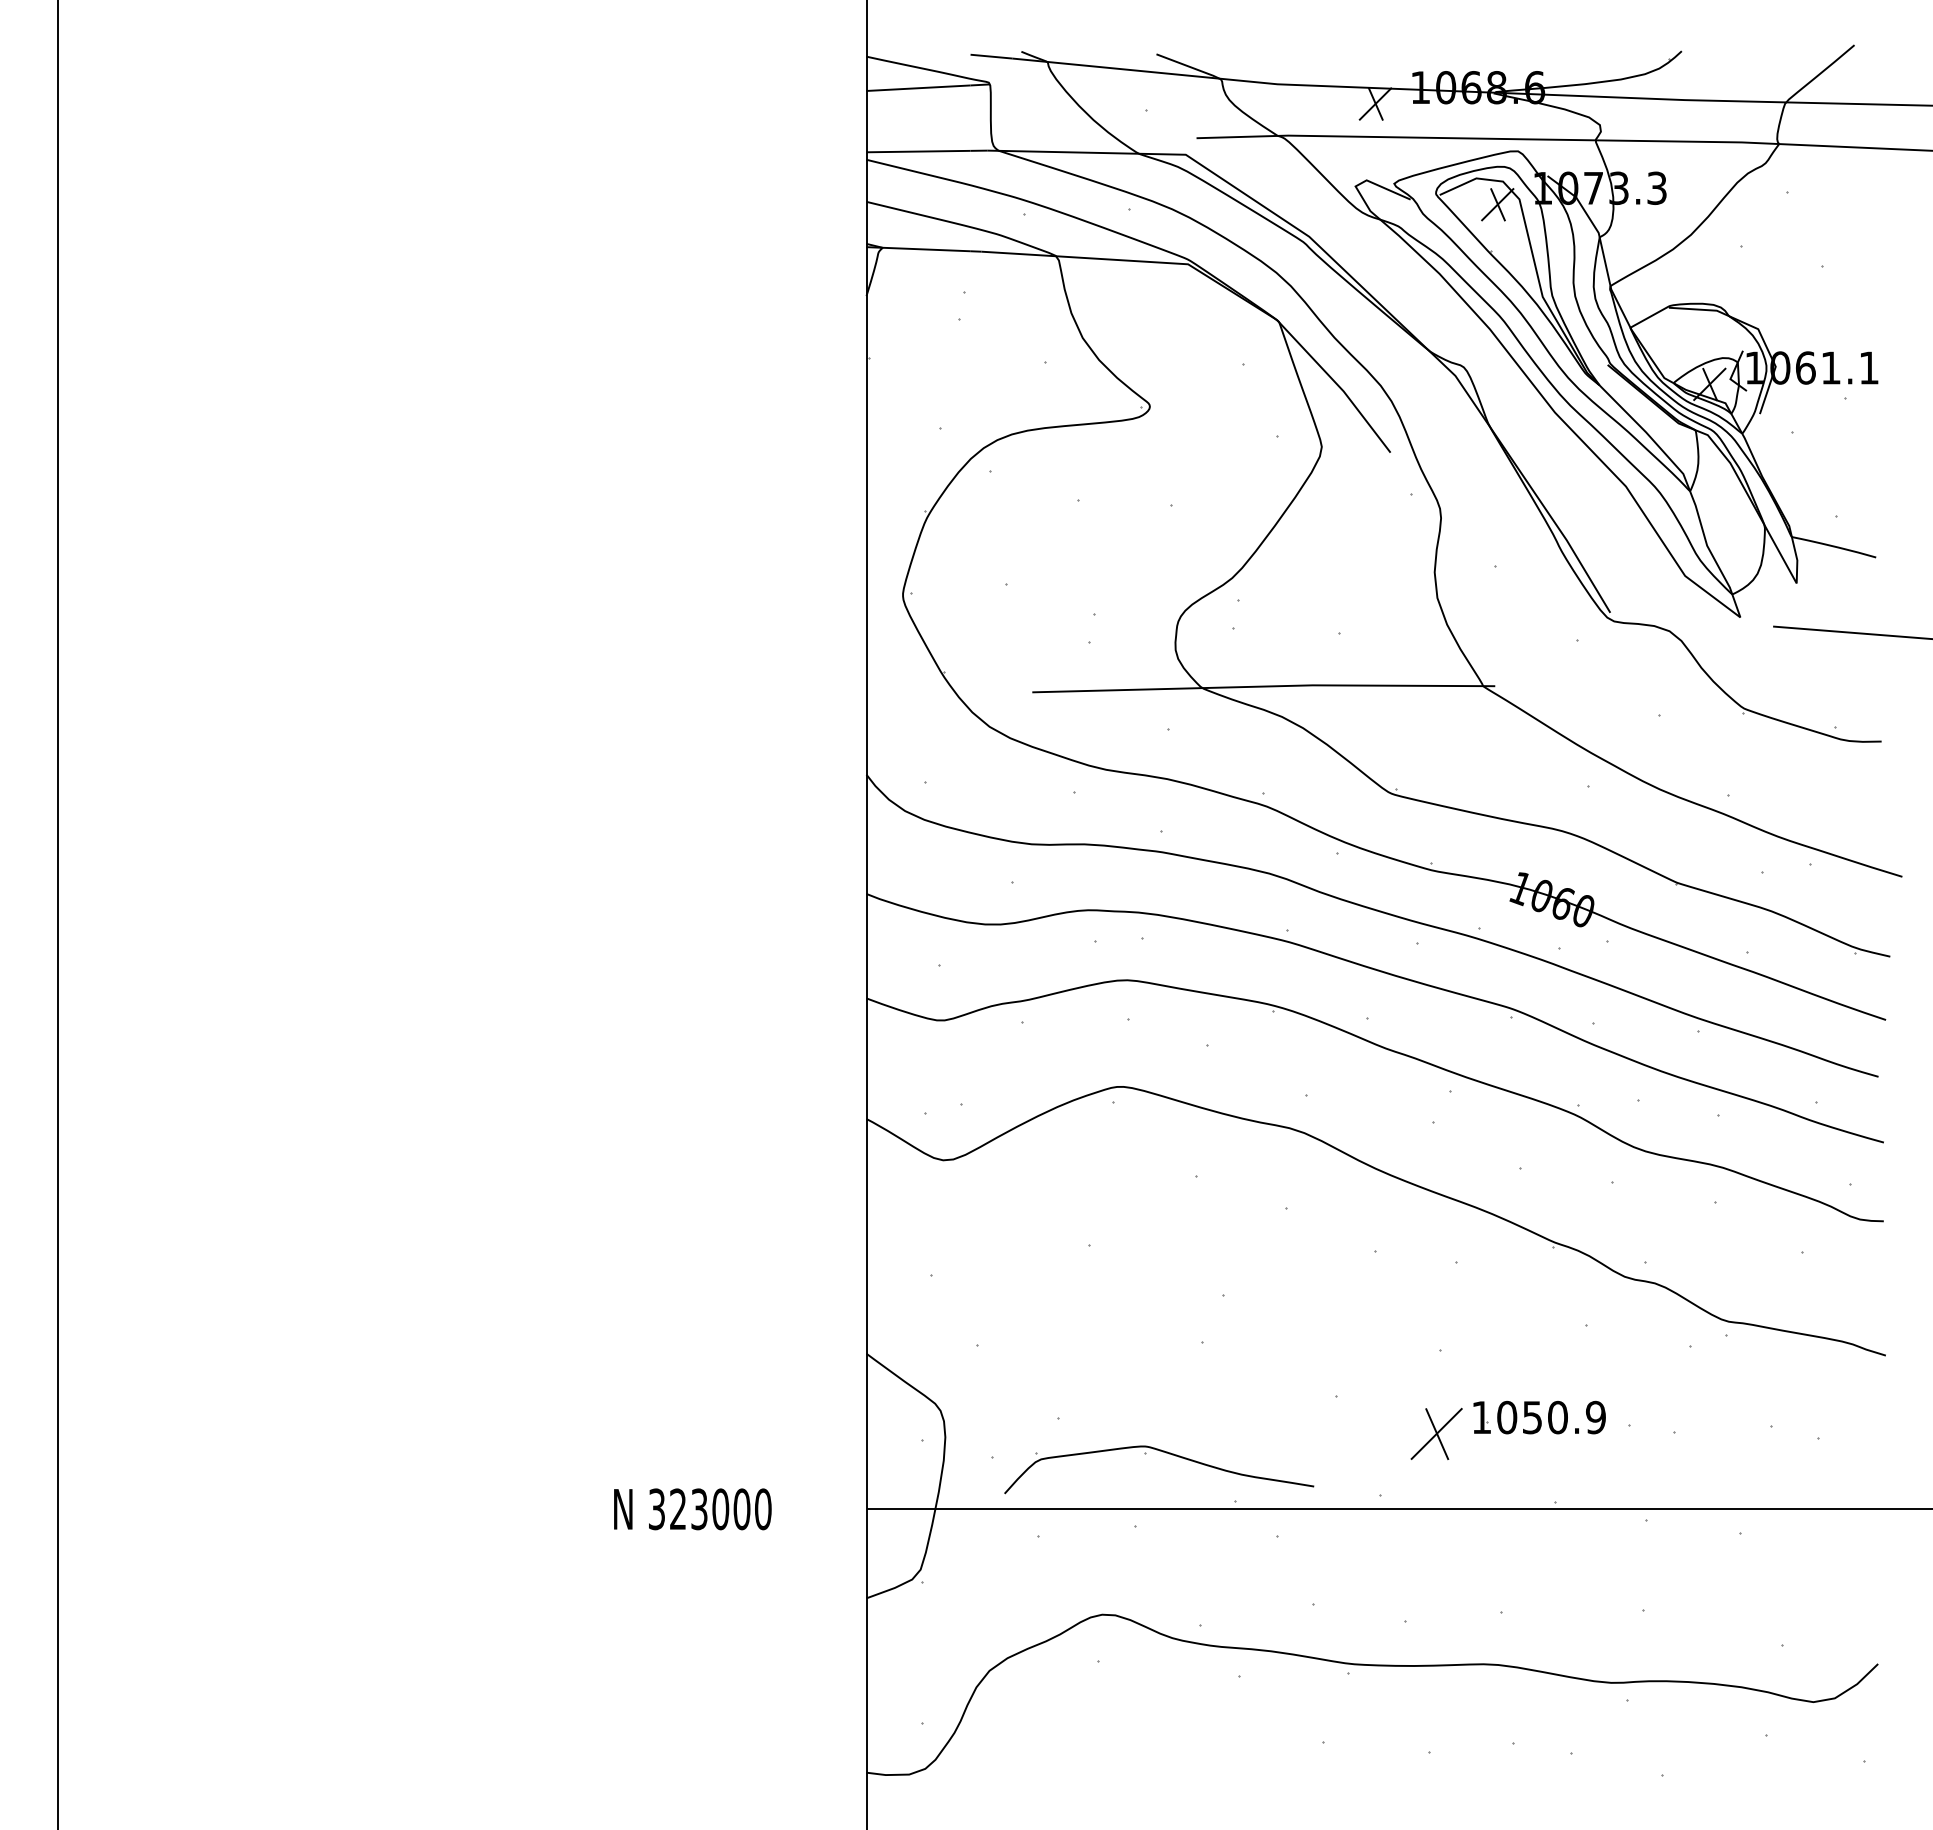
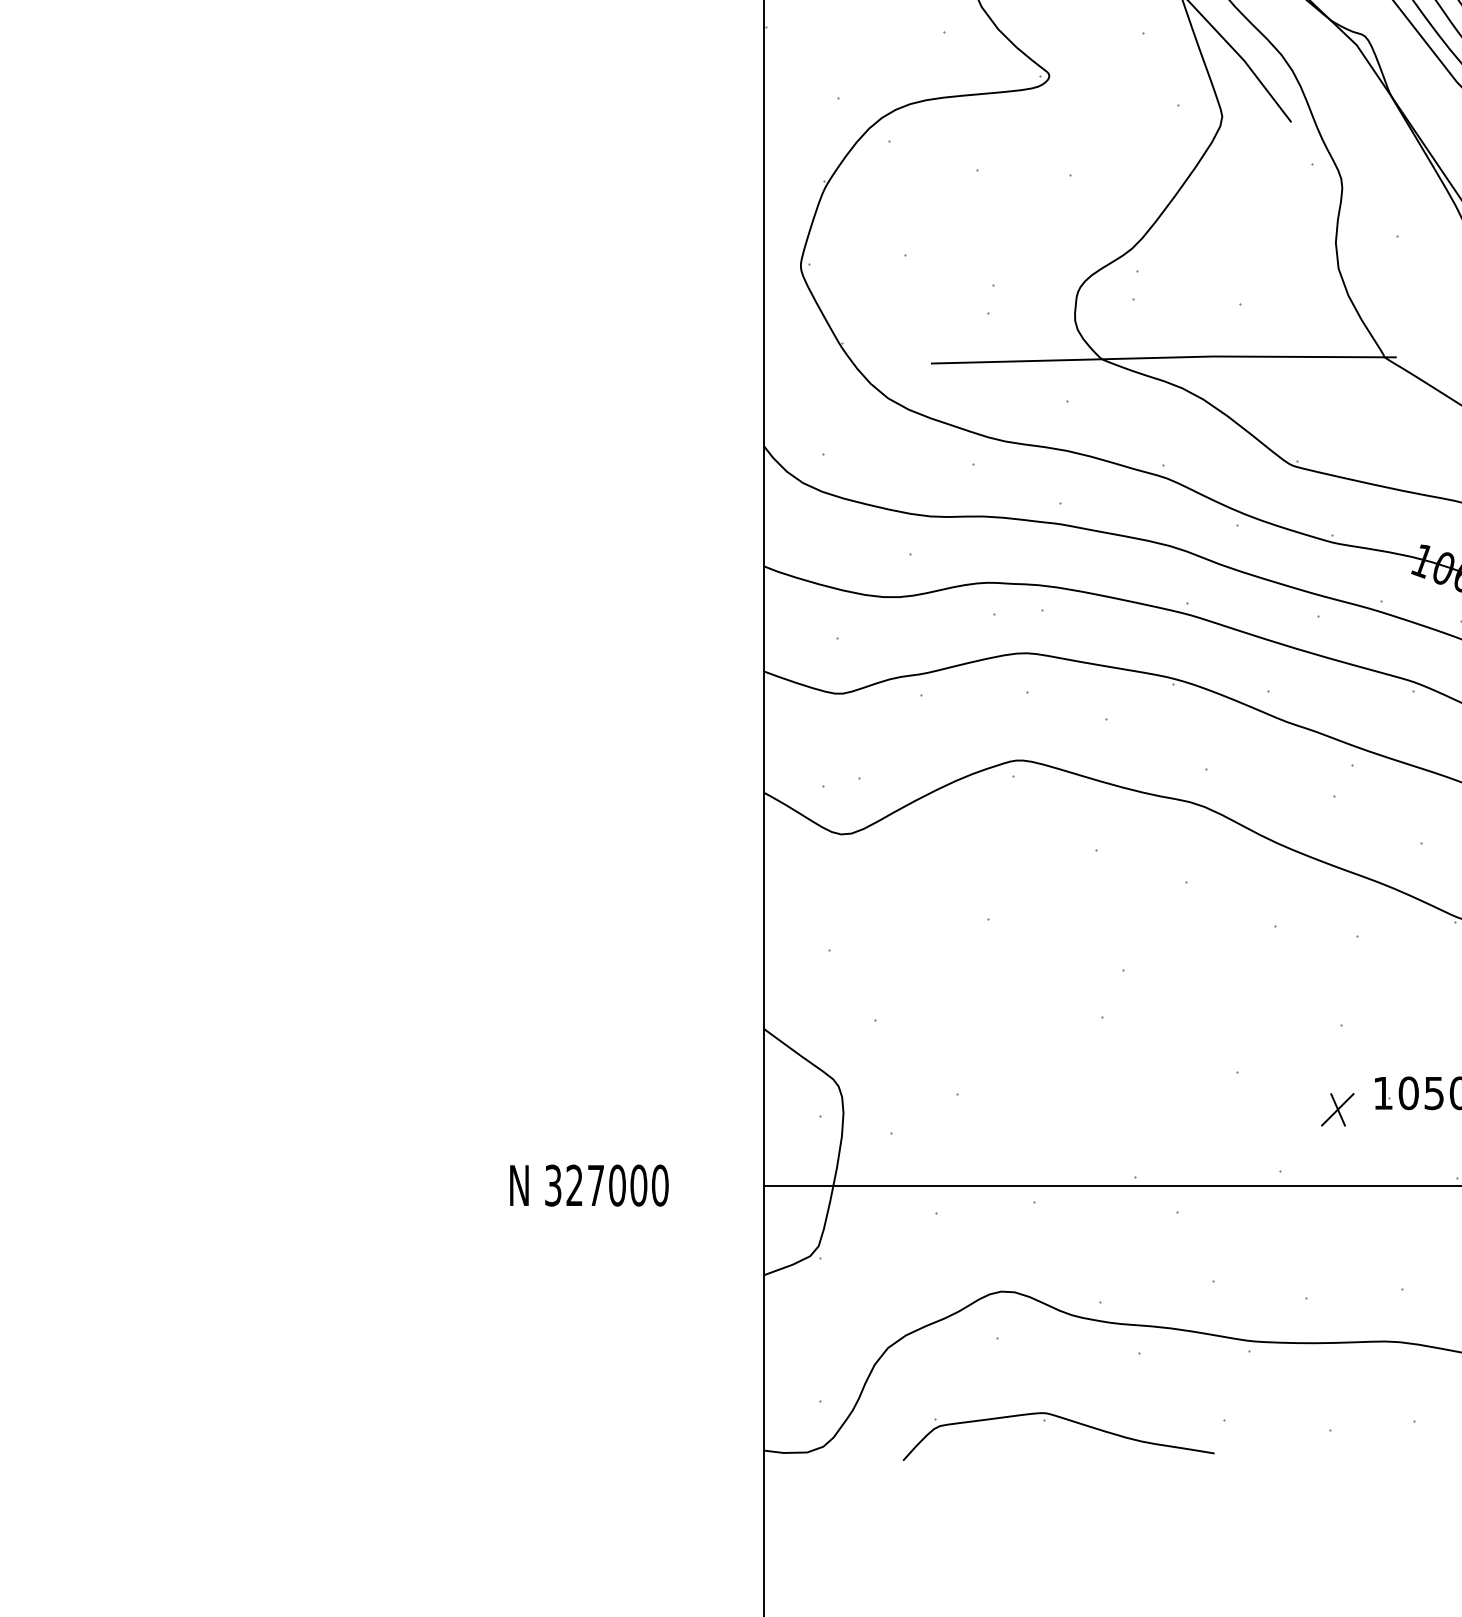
part: (1436, 1433) -> (1337, 1109), size x0.62
part: (1162, 1452) -> (1061, 1419), moved
text: (699, 1509) -> (596, 1185), 323000 -> 327000

